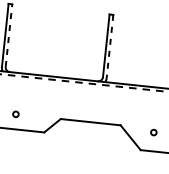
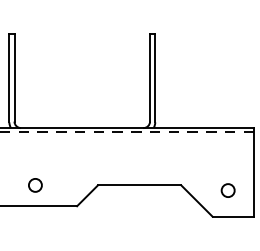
line: (9, 35) -> (14, 77), dashed -> solid
line: (110, 46) -> (155, 78), dashed -> solid
circle: (15, 114) -> (35, 185), size x1.67
circle: (153, 132) -> (227, 190), size x1.67

